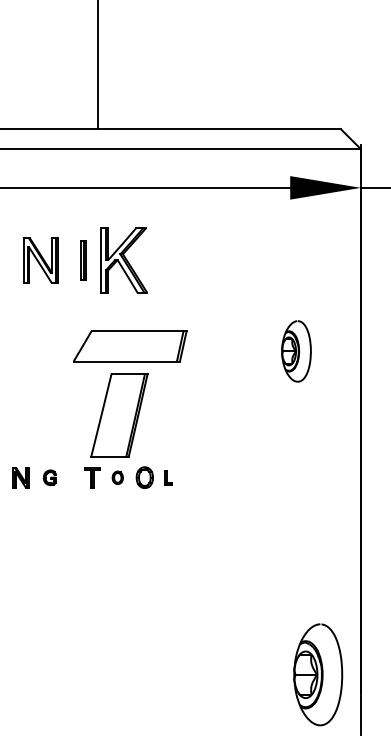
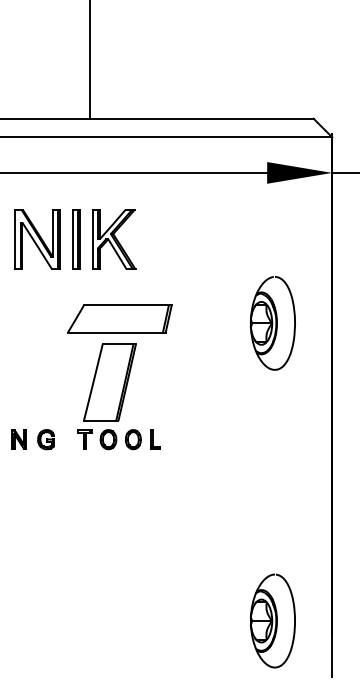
part: (40, 260) -> (37, 239), size x1.43
part: (83, 260) -> (76, 239), size x1.67
part: (296, 351) -> (272, 323), size x1.67
part: (49, 477) -> (45, 439), size x1.43
part: (117, 477) -> (108, 439), size x1.67
part: (168, 477) -> (155, 439), size x1.43
part: (317, 674) -> (272, 620), moved

